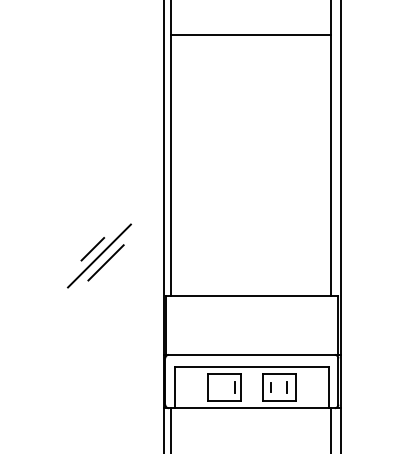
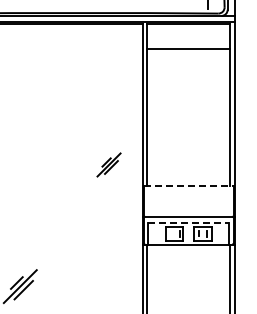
part: (98, 255) -> (108, 164), size x0.7
line: (253, 295) -> (189, 185), solid -> dashed
line: (253, 365) -> (189, 222), solid -> dashed

